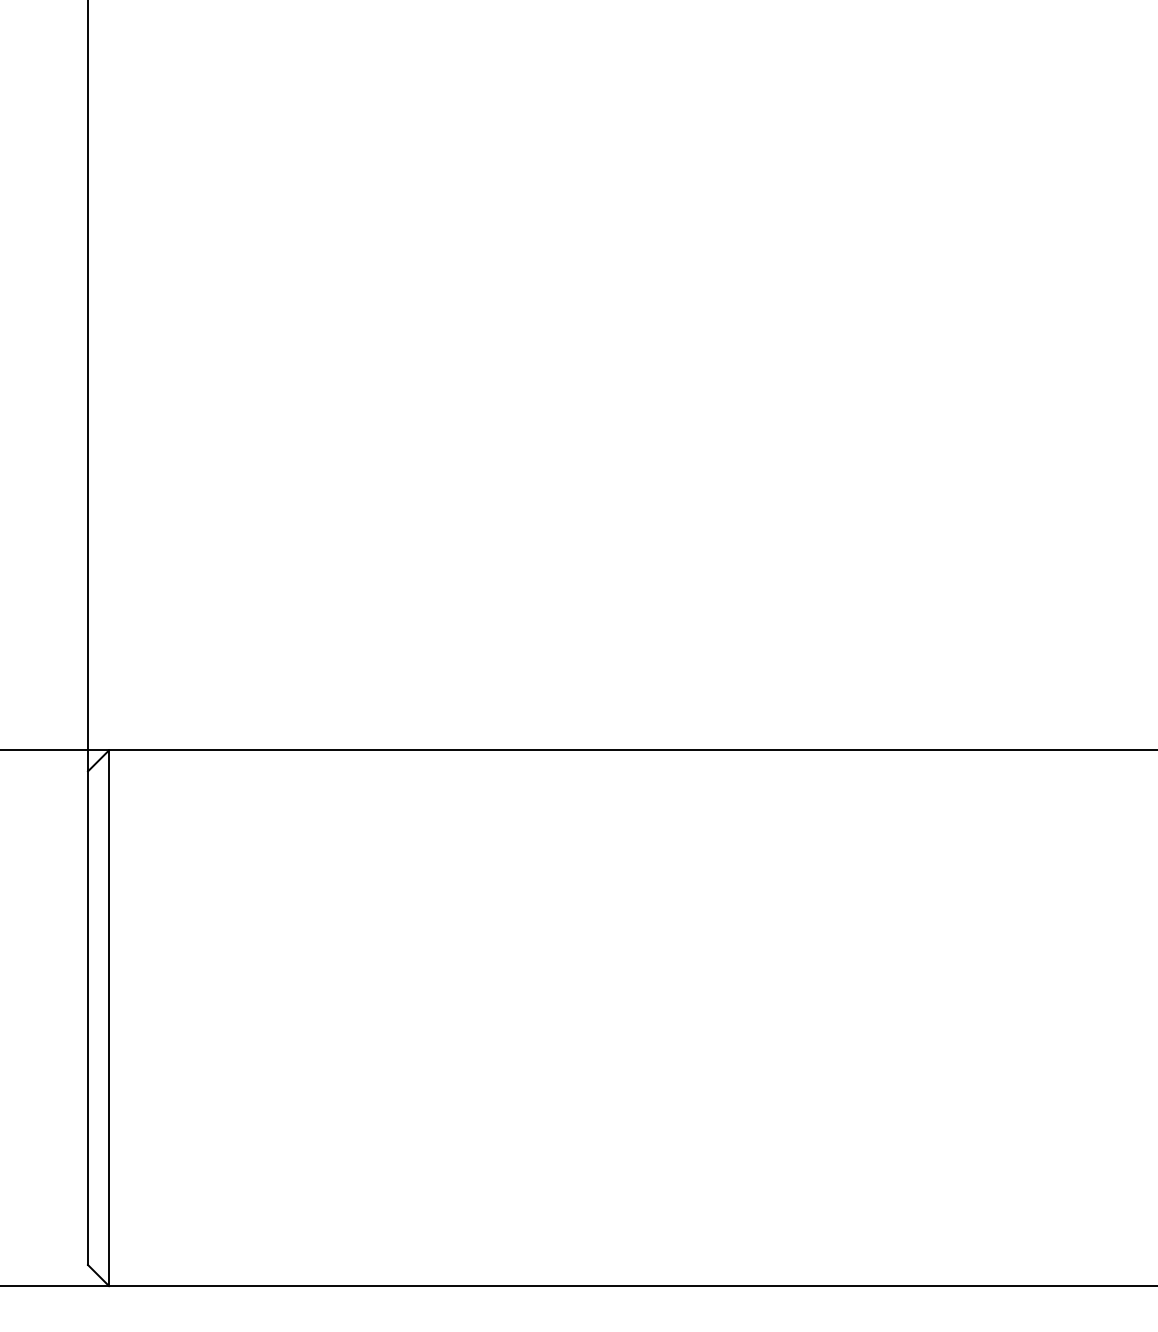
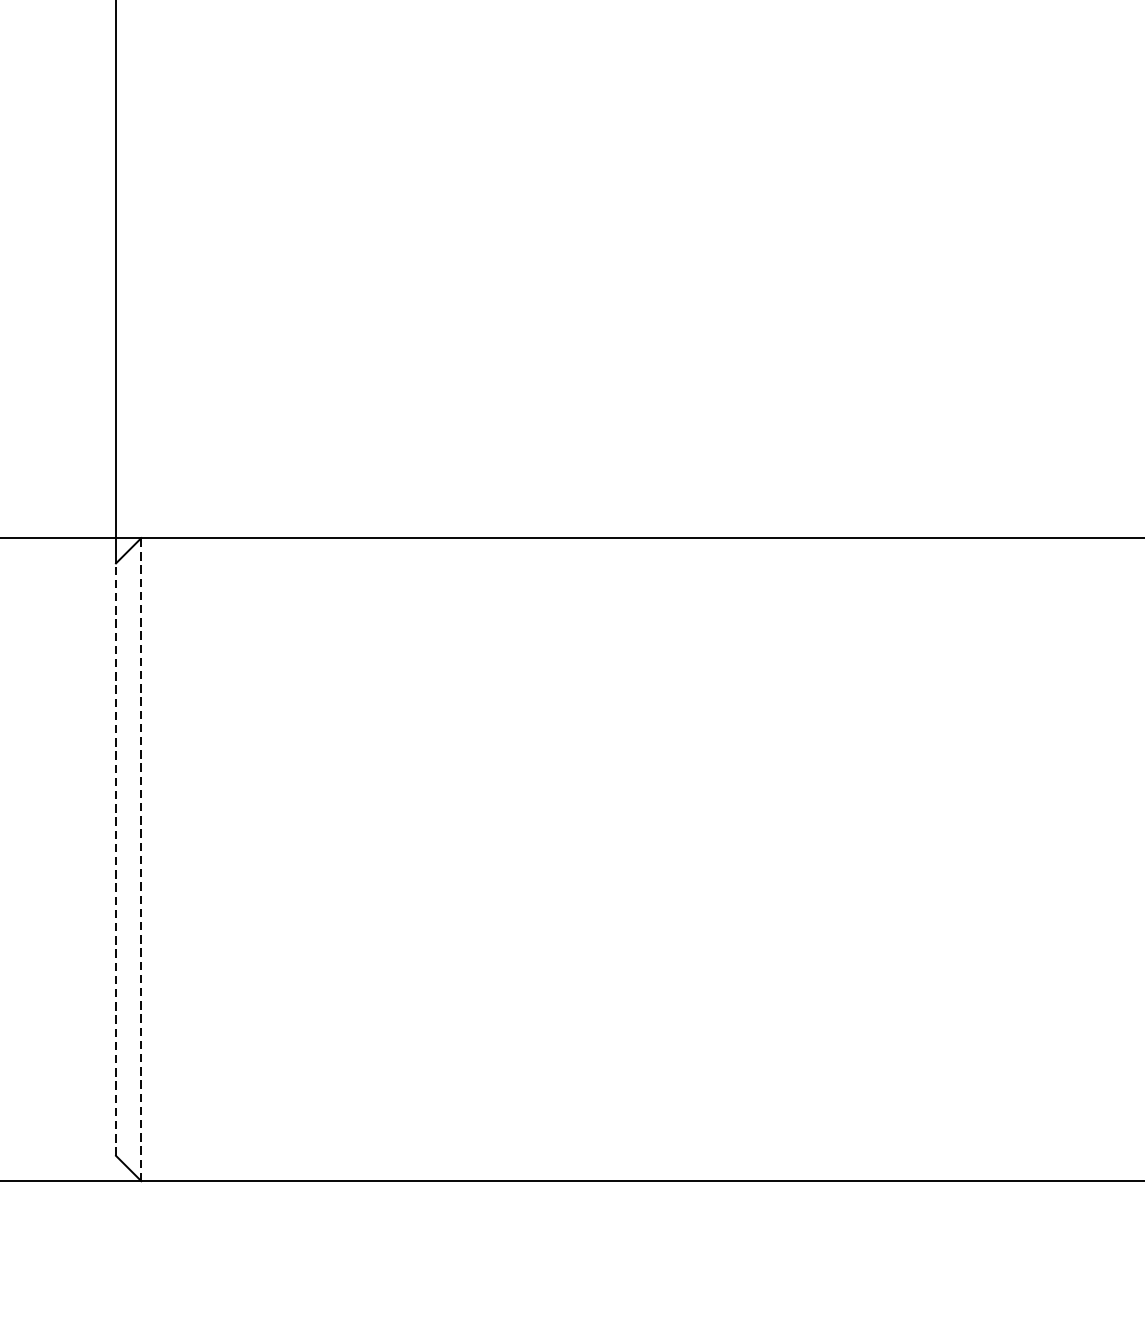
line: (88, 1018) -> (116, 859), solid -> dashed
line: (109, 1018) -> (141, 859), solid -> dashed

